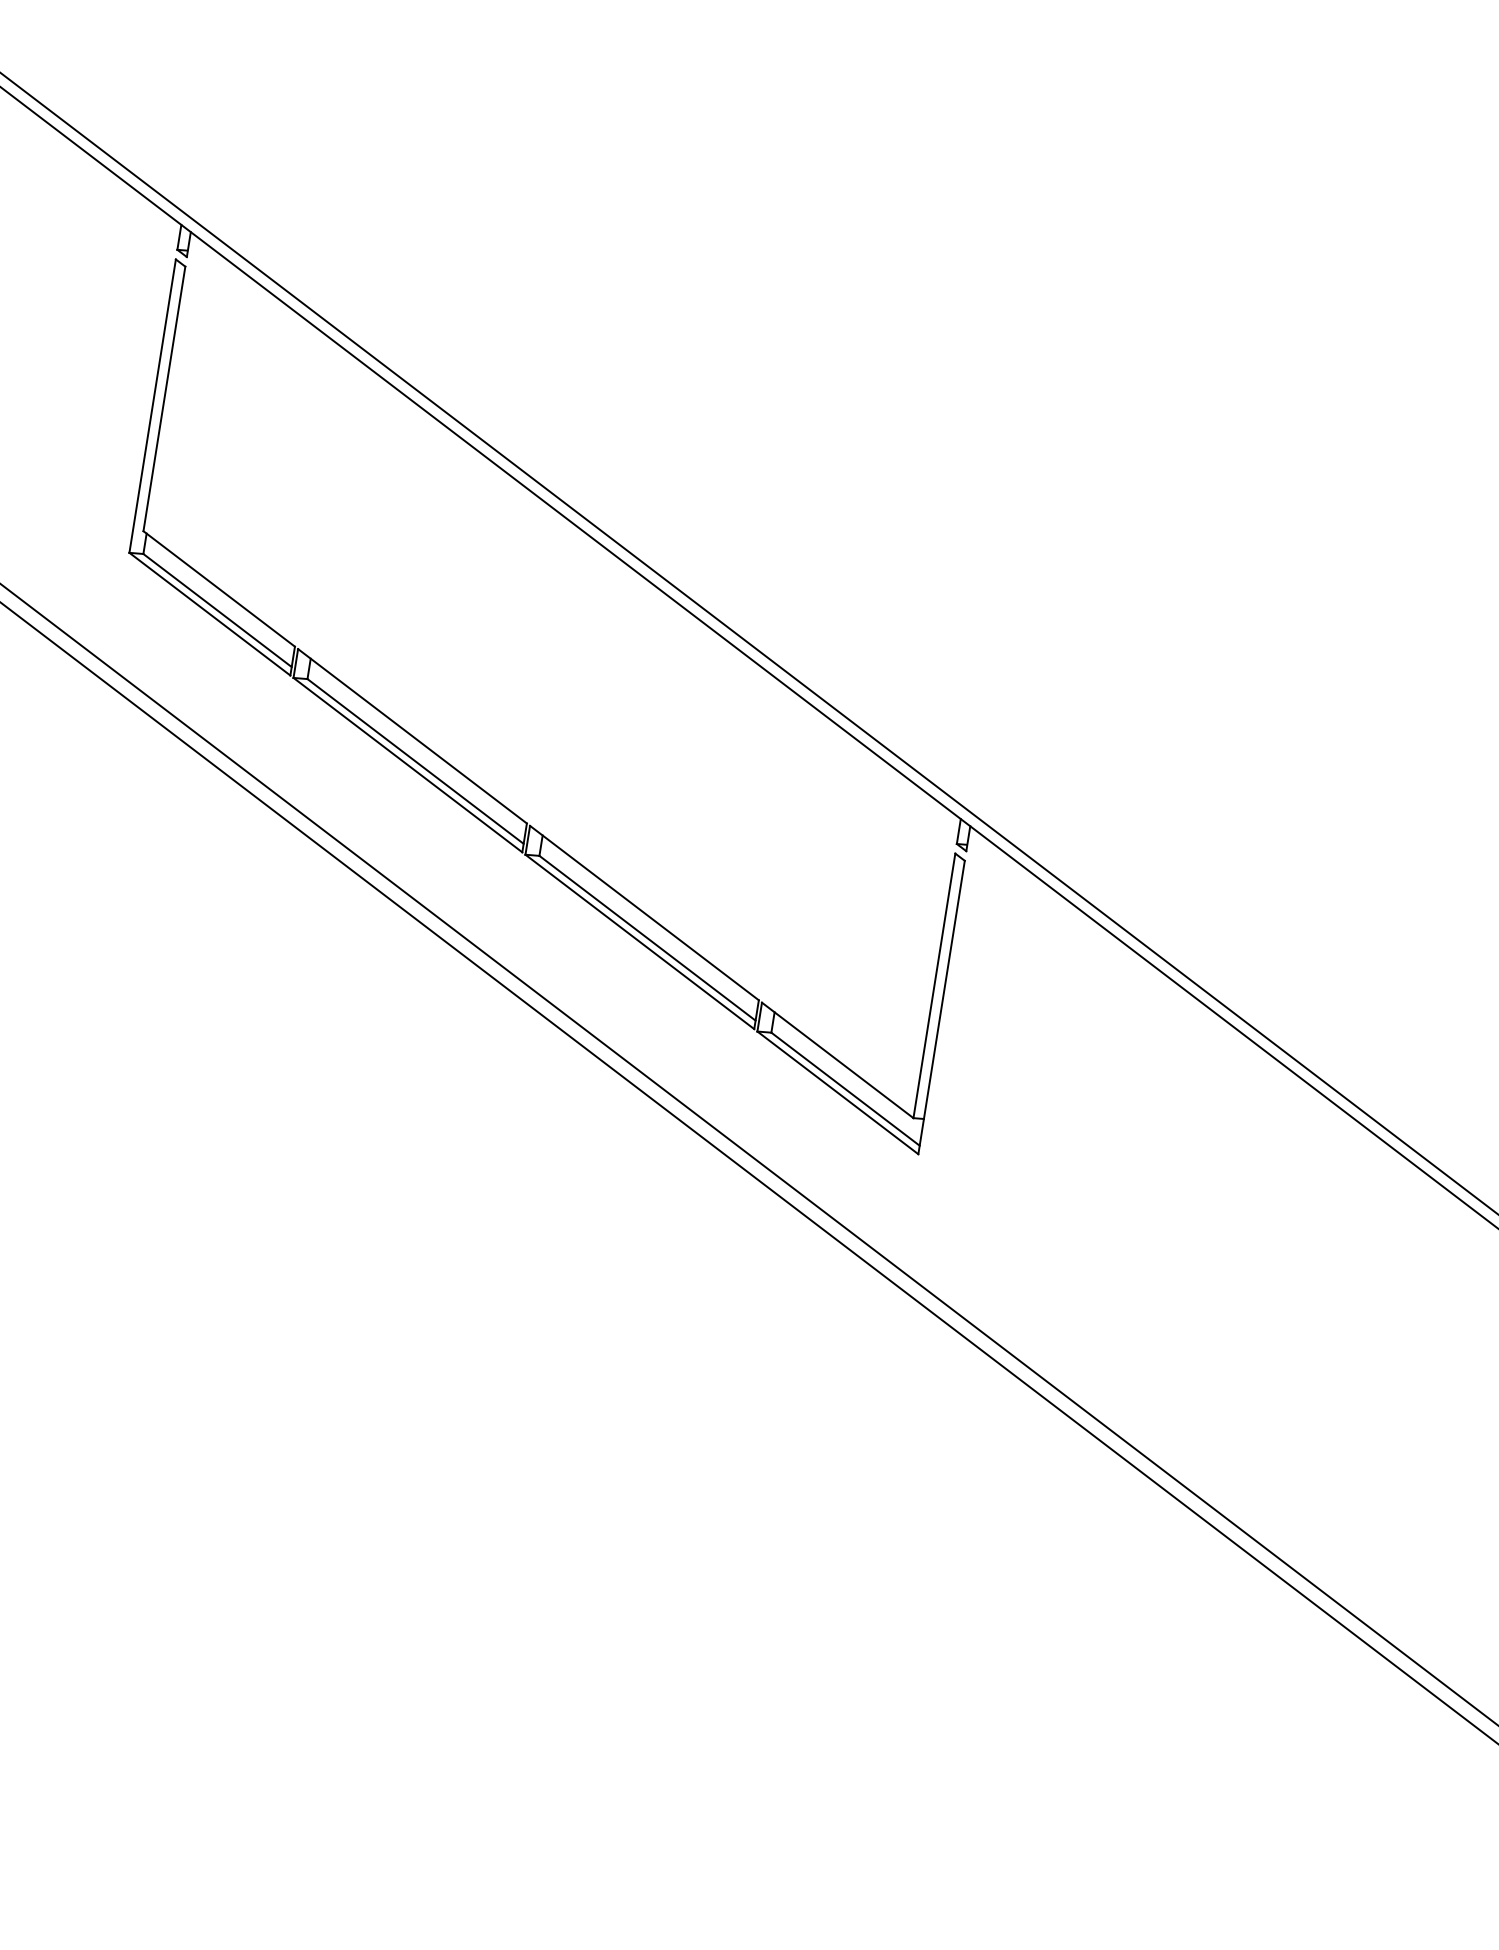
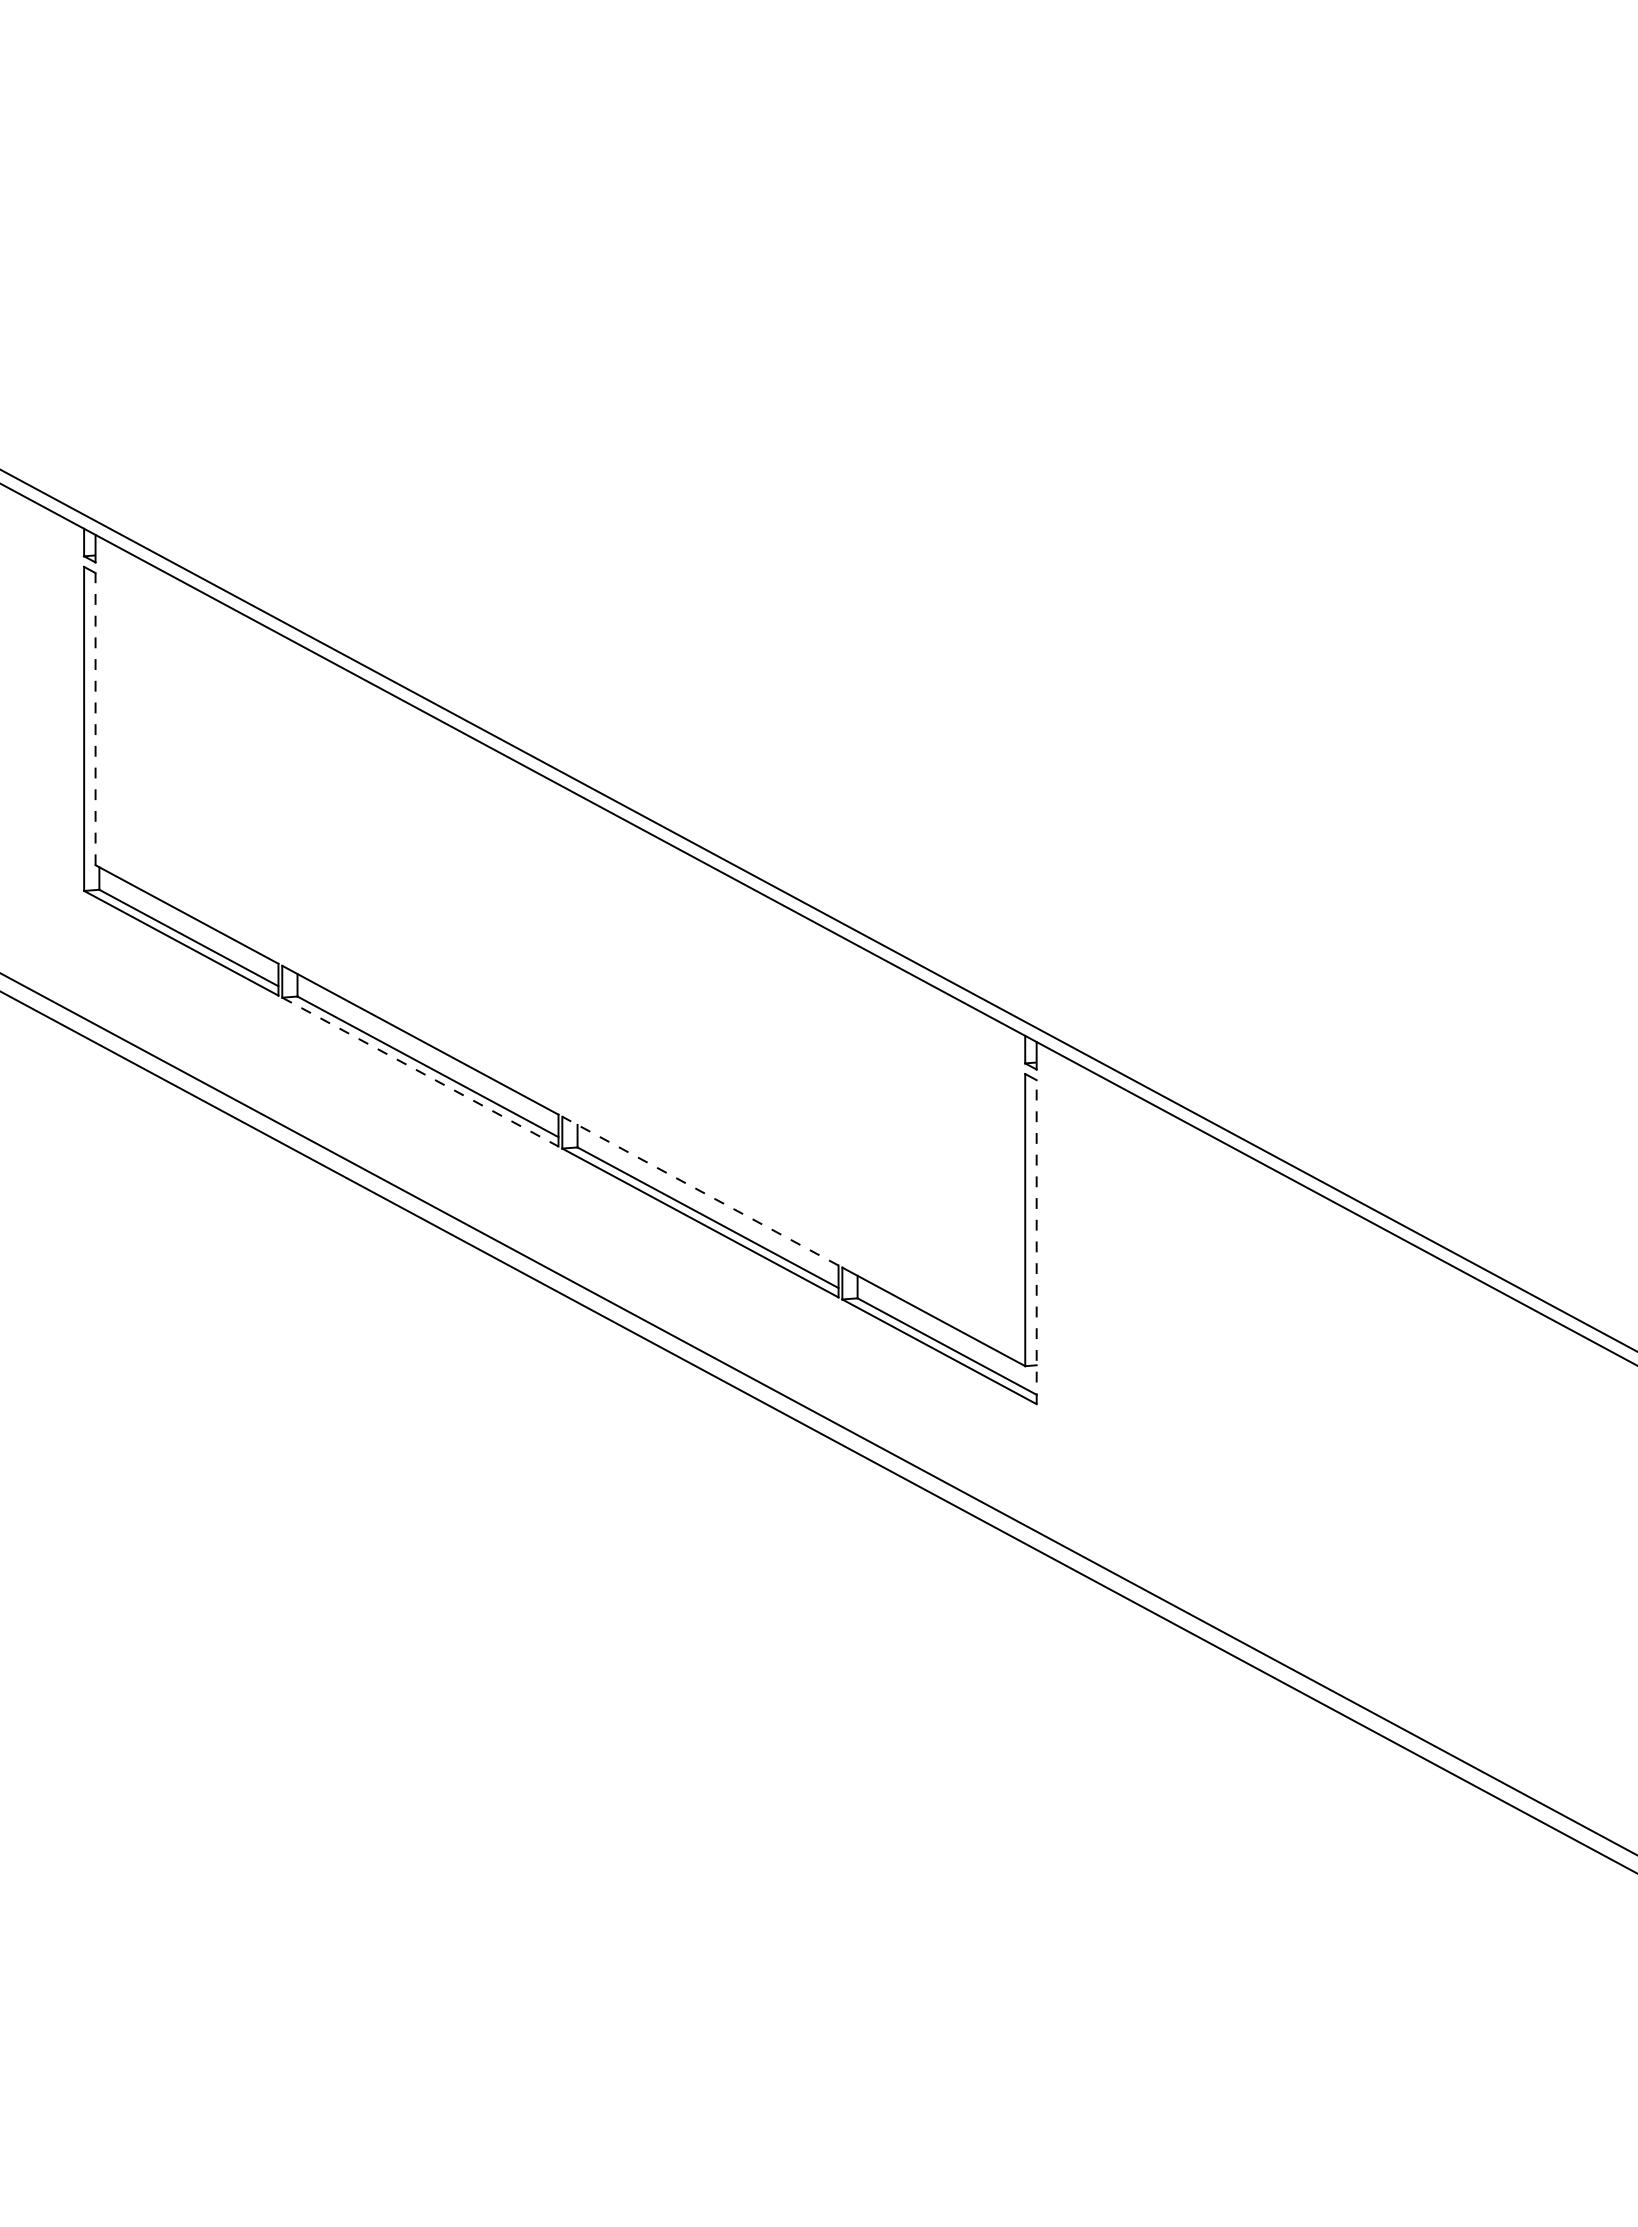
line: (164, 398) -> (95, 718), solid -> dashed
line: (407, 765) -> (420, 1072), solid -> dashed
line: (644, 913) -> (700, 1191), solid -> dashed
line: (941, 1006) -> (1036, 1241), solid -> dashed

